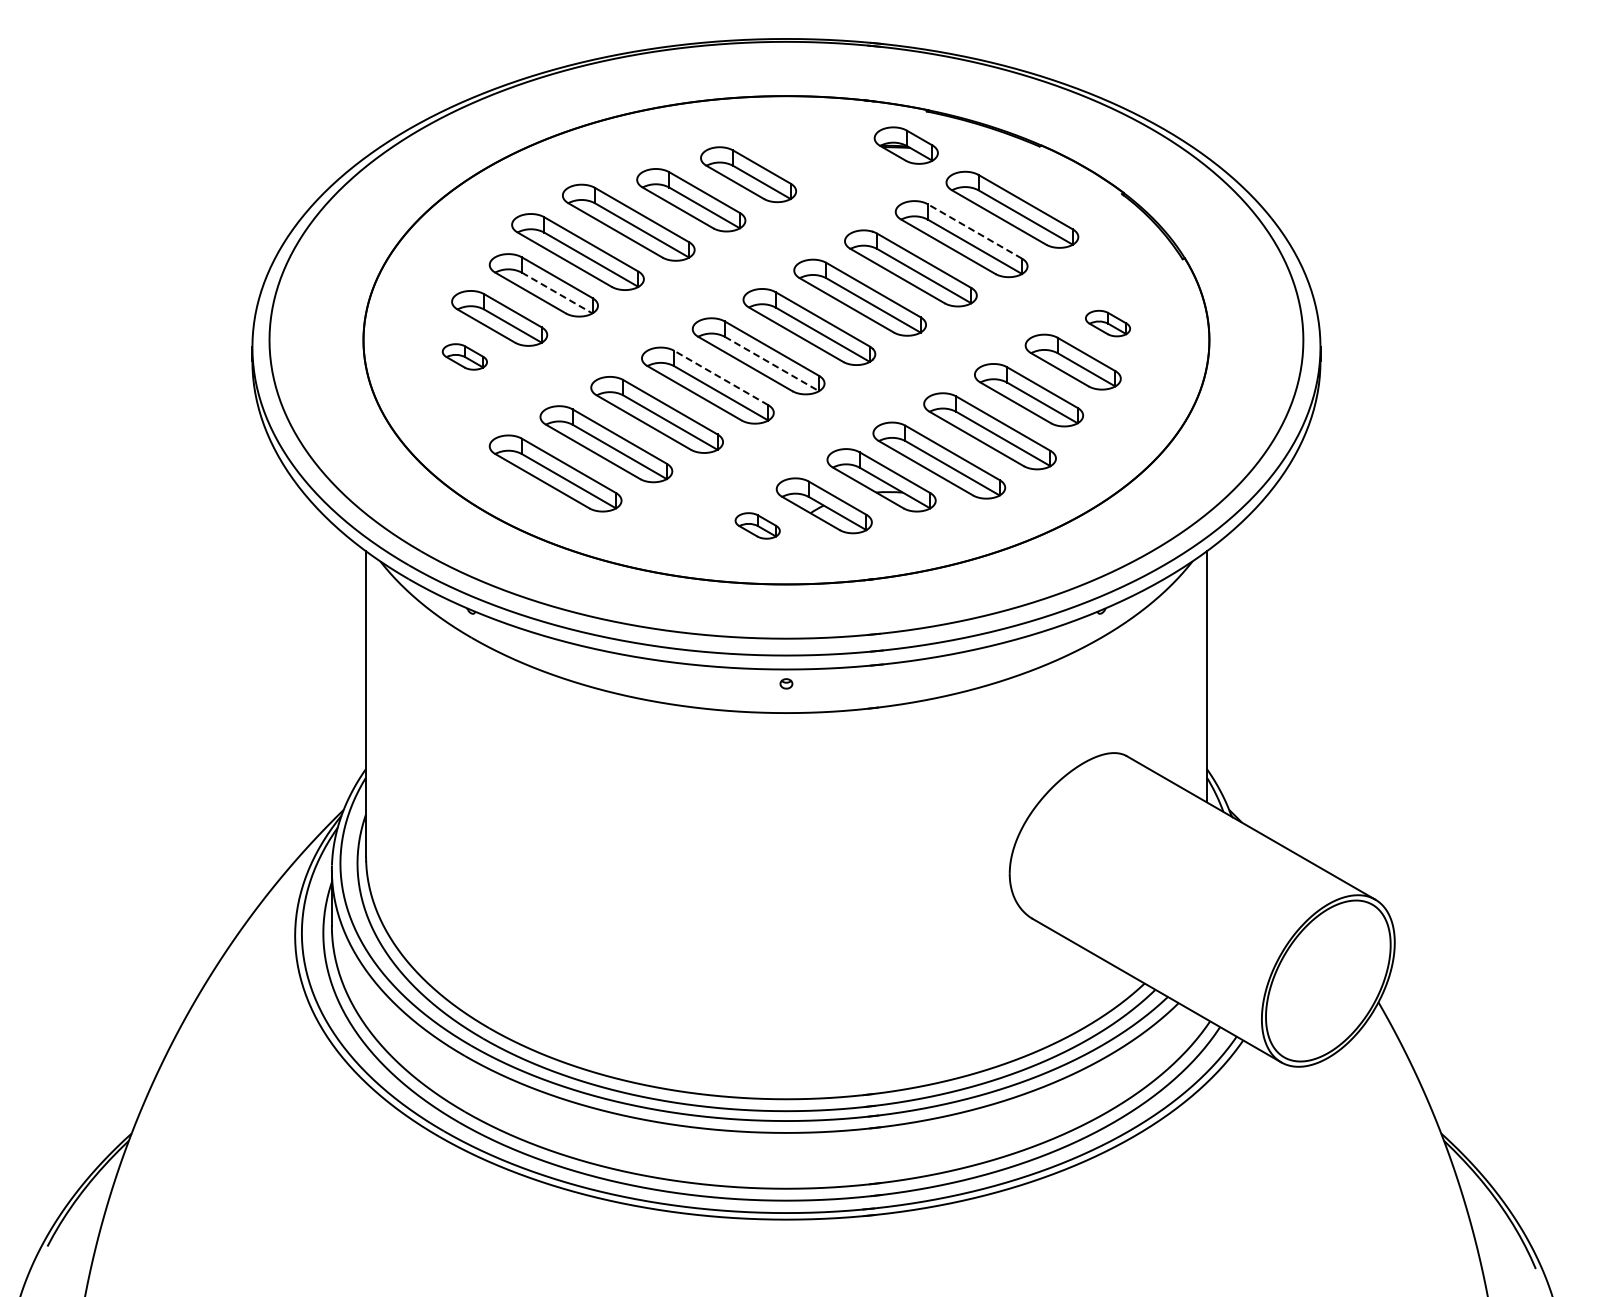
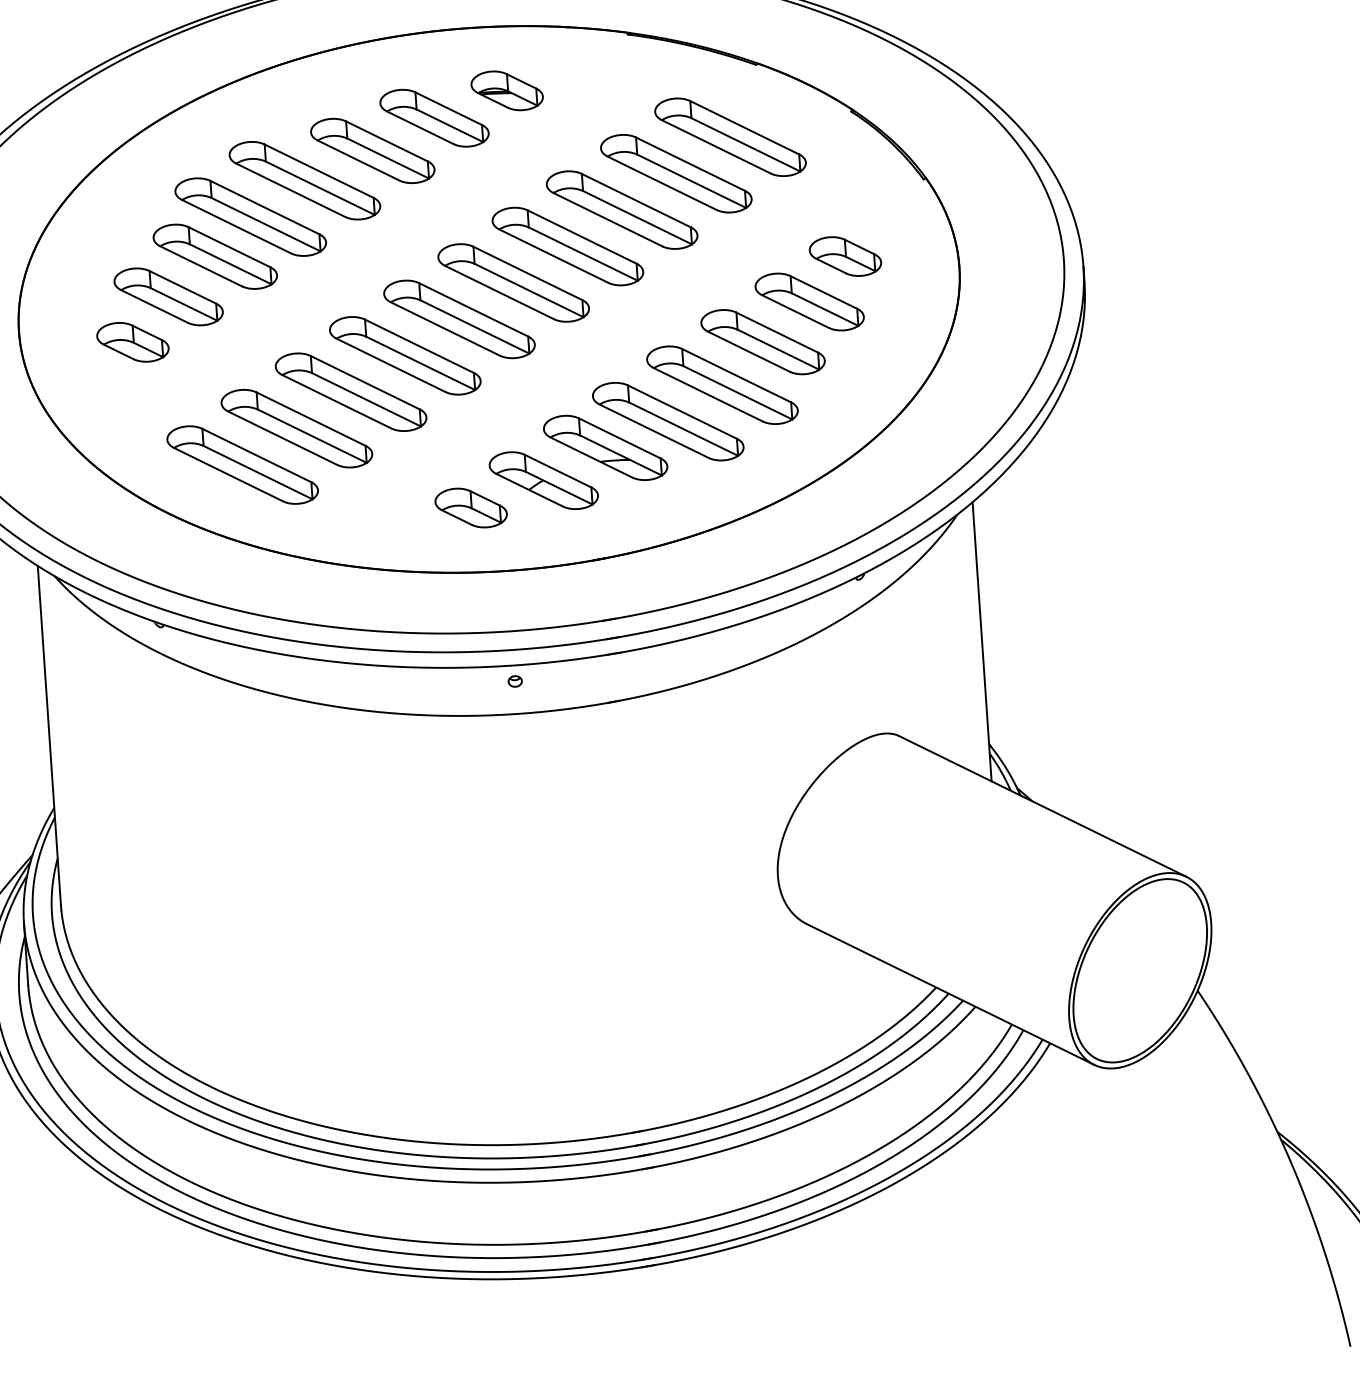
part: (905, 145) -> (506, 90), moved
line: (974, 231) -> (690, 164), dashed -> solid
line: (557, 293) -> (231, 264), dashed -> solid
part: (1107, 323) -> (844, 256), size x1.43
part: (464, 356) -> (132, 341), size x1.43
line: (772, 364) -> (475, 327), dashed -> solid
line: (720, 377) -> (418, 345), dashed -> solid
part: (757, 525) -> (471, 507), size x1.43

